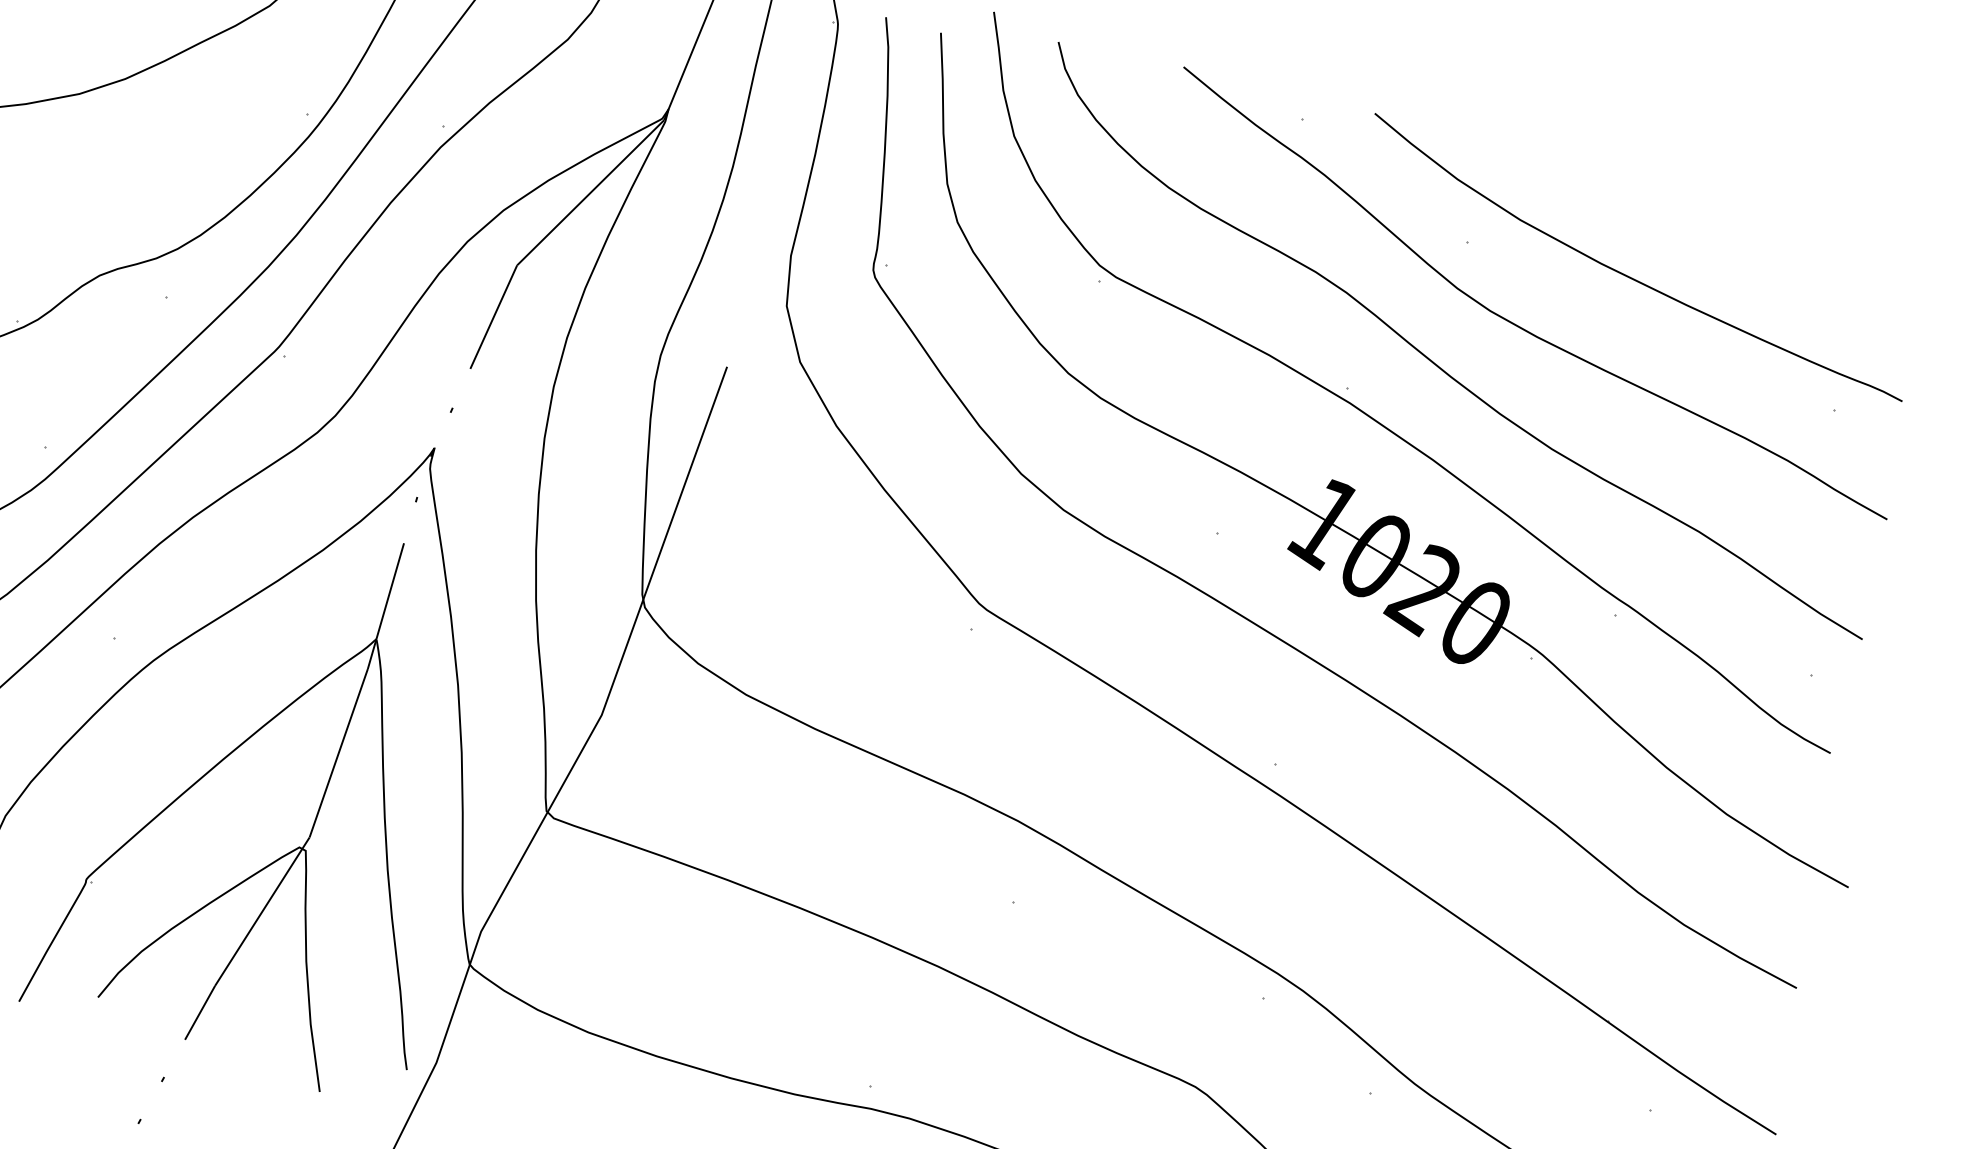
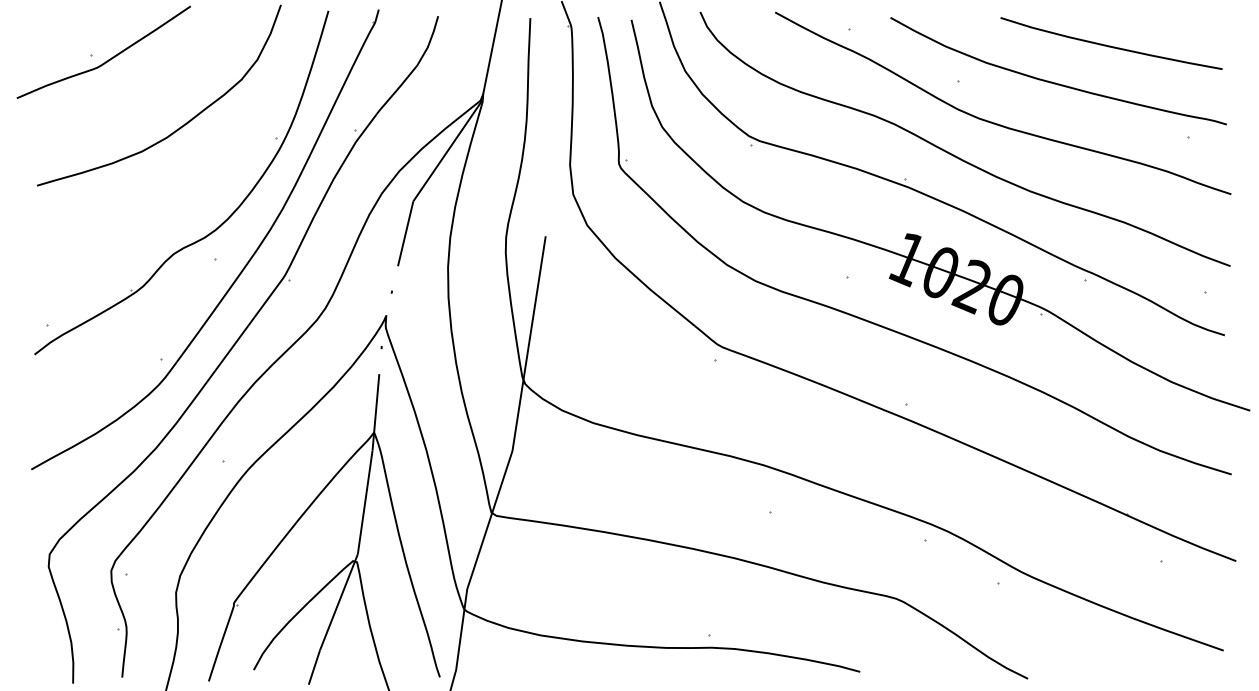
curve: (1733, 231) -> (1110, 45), added

